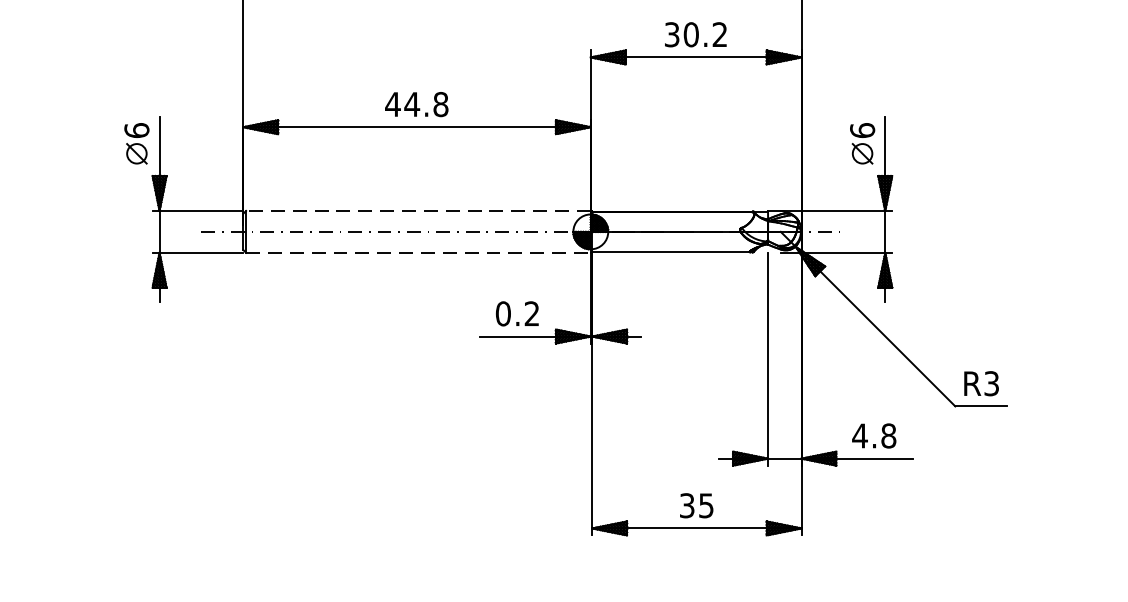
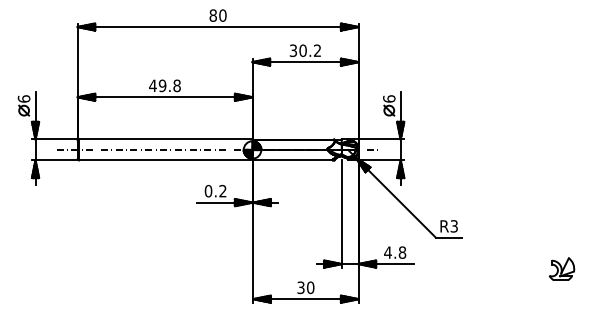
text: (411, 103) -> (162, 85), 44.8 -> 49.8
line: (417, 211) -> (165, 139), dashed -> solid
line: (417, 252) -> (165, 160), dashed -> solid
text: (706, 505) -> (310, 287), 35 -> 30

